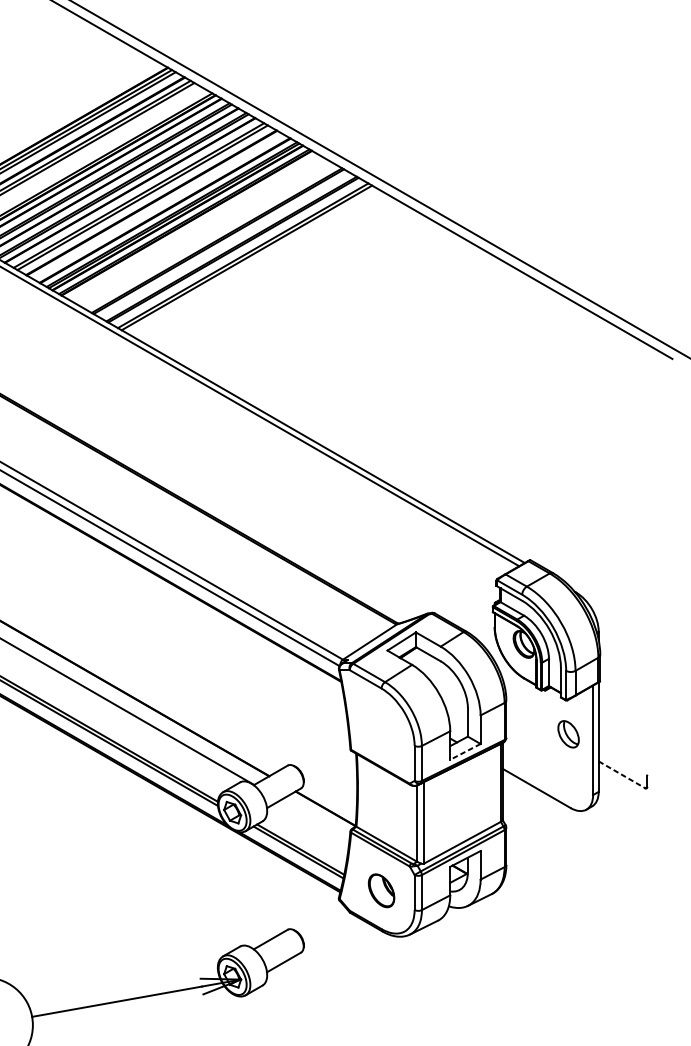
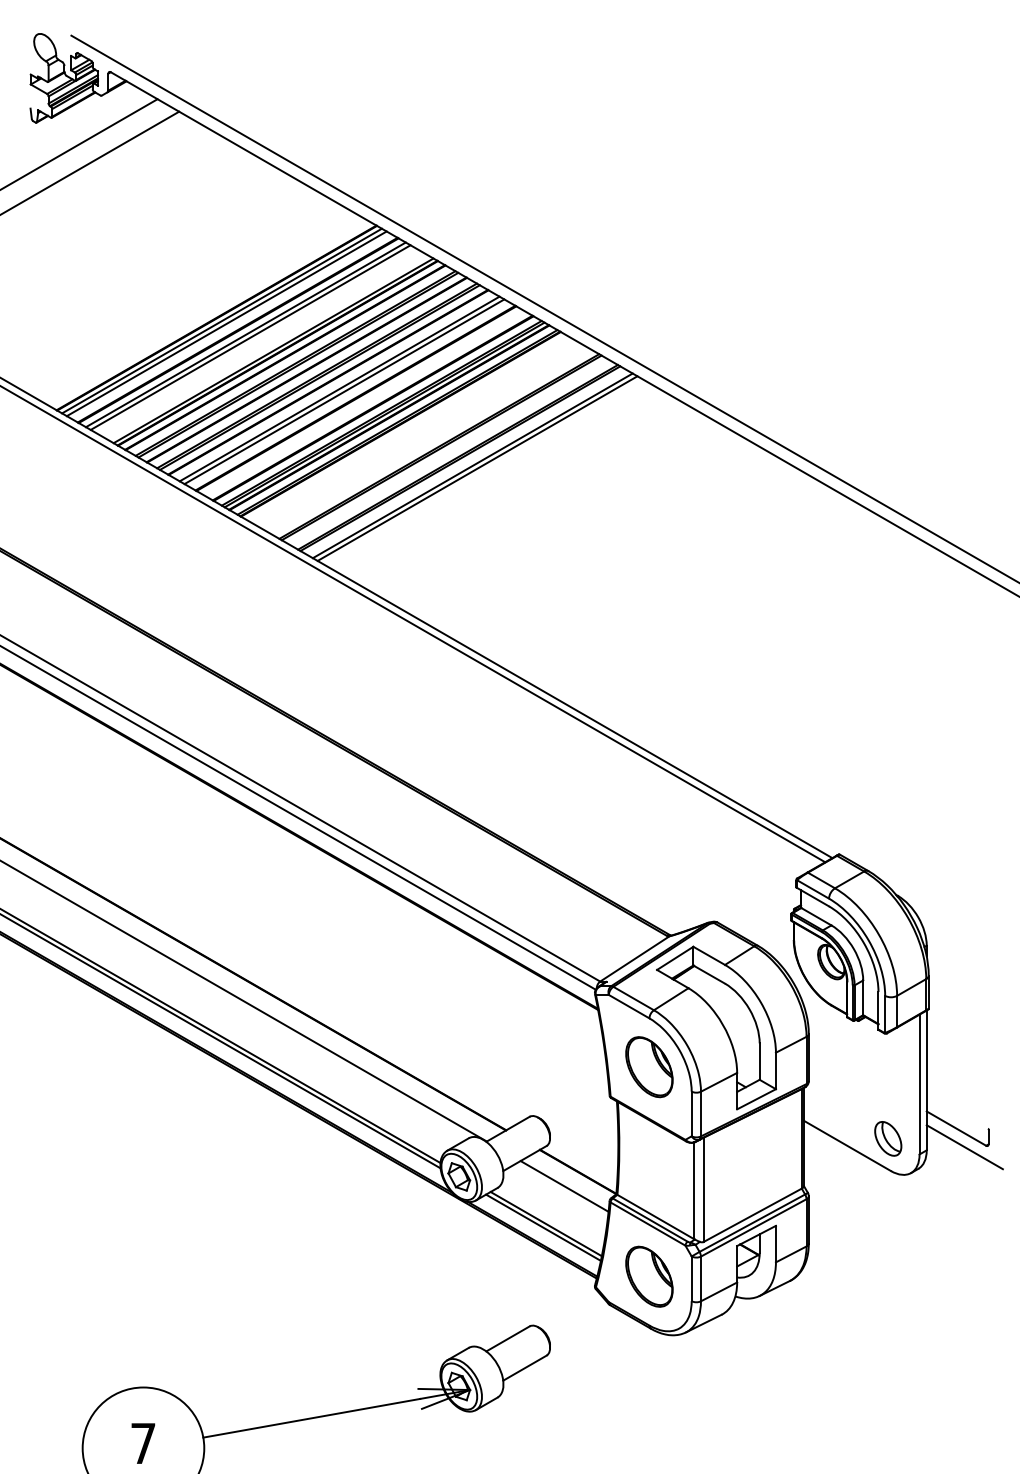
part: (381, 726) -> (649, 1067), added
part: (568, 734) -> (888, 1138), moved
line: (465, 752) -> (756, 1099), dashed -> solid
line: (622, 774) -> (956, 1128), dashed -> solid
line: (628, 789) -> (964, 1147), added
line: (315, 820) -> (564, 1186), added
part: (381, 890) -> (649, 1276), size x1.43

